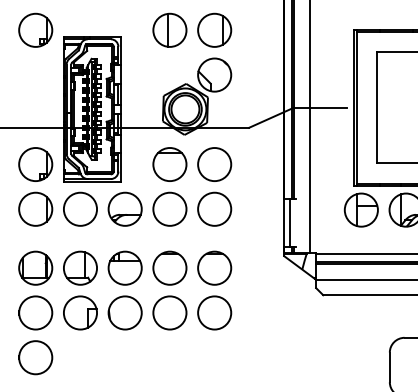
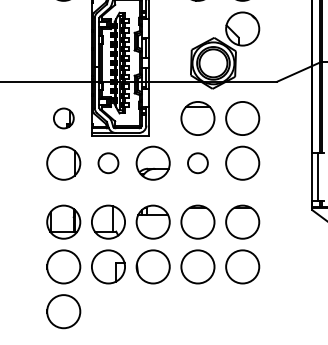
part: (35, 164) -> (63, 118), size x0.6
circle: (80, 208) -> (108, 162), size x0.6
circle: (169, 208) -> (197, 162), size x0.6

